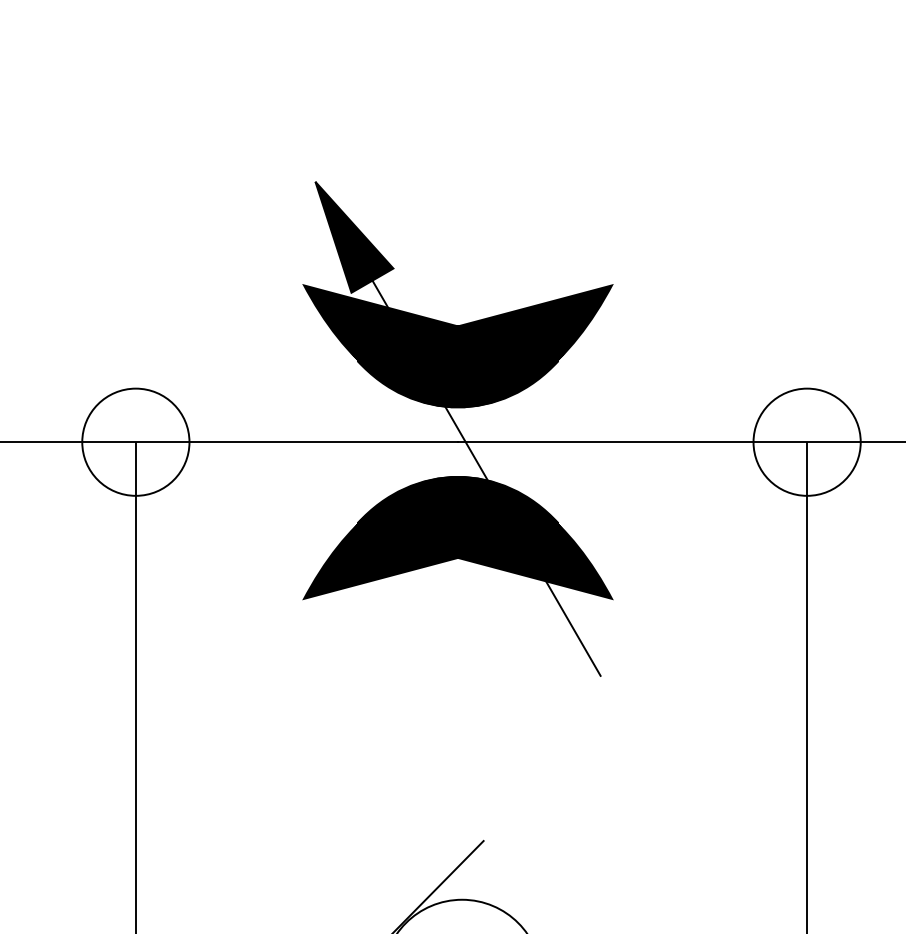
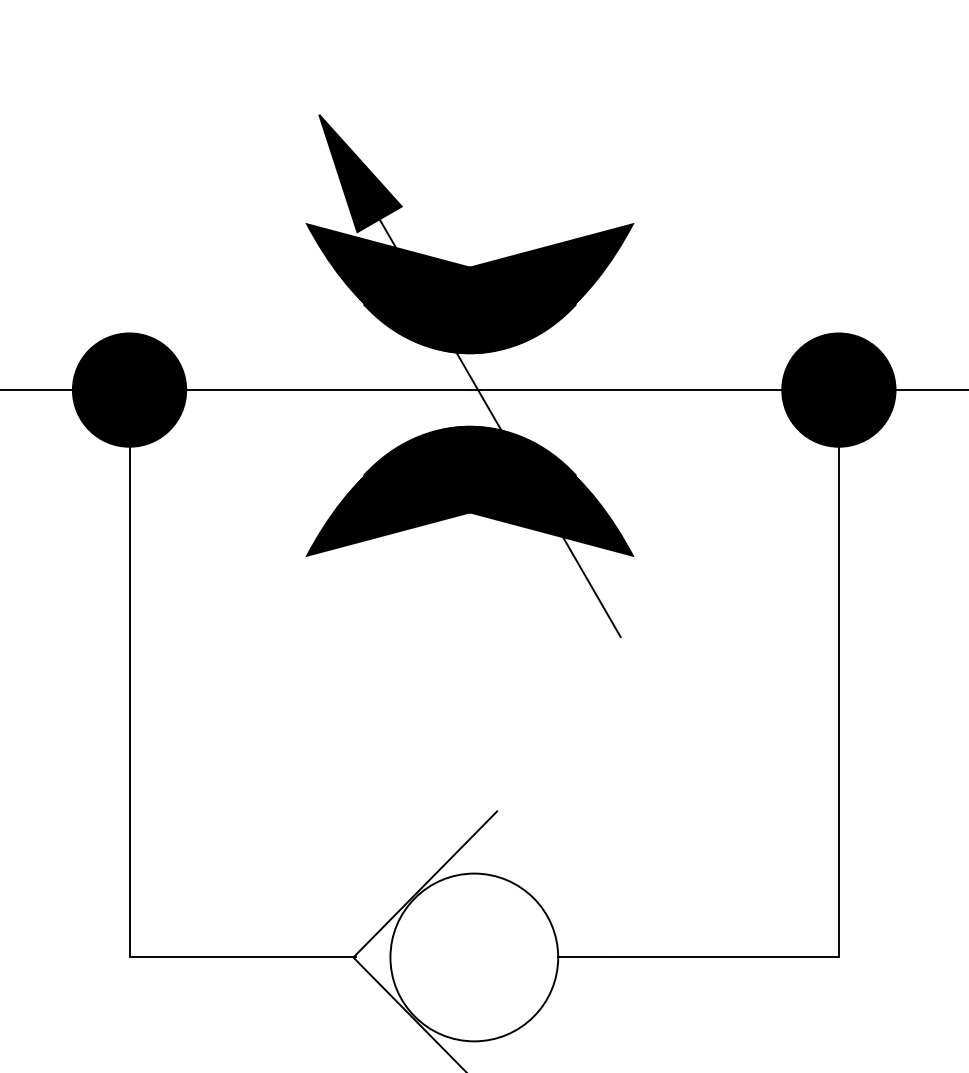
fill: (135, 441) -> (129, 389), added
fill: (806, 441) -> (838, 389), added

